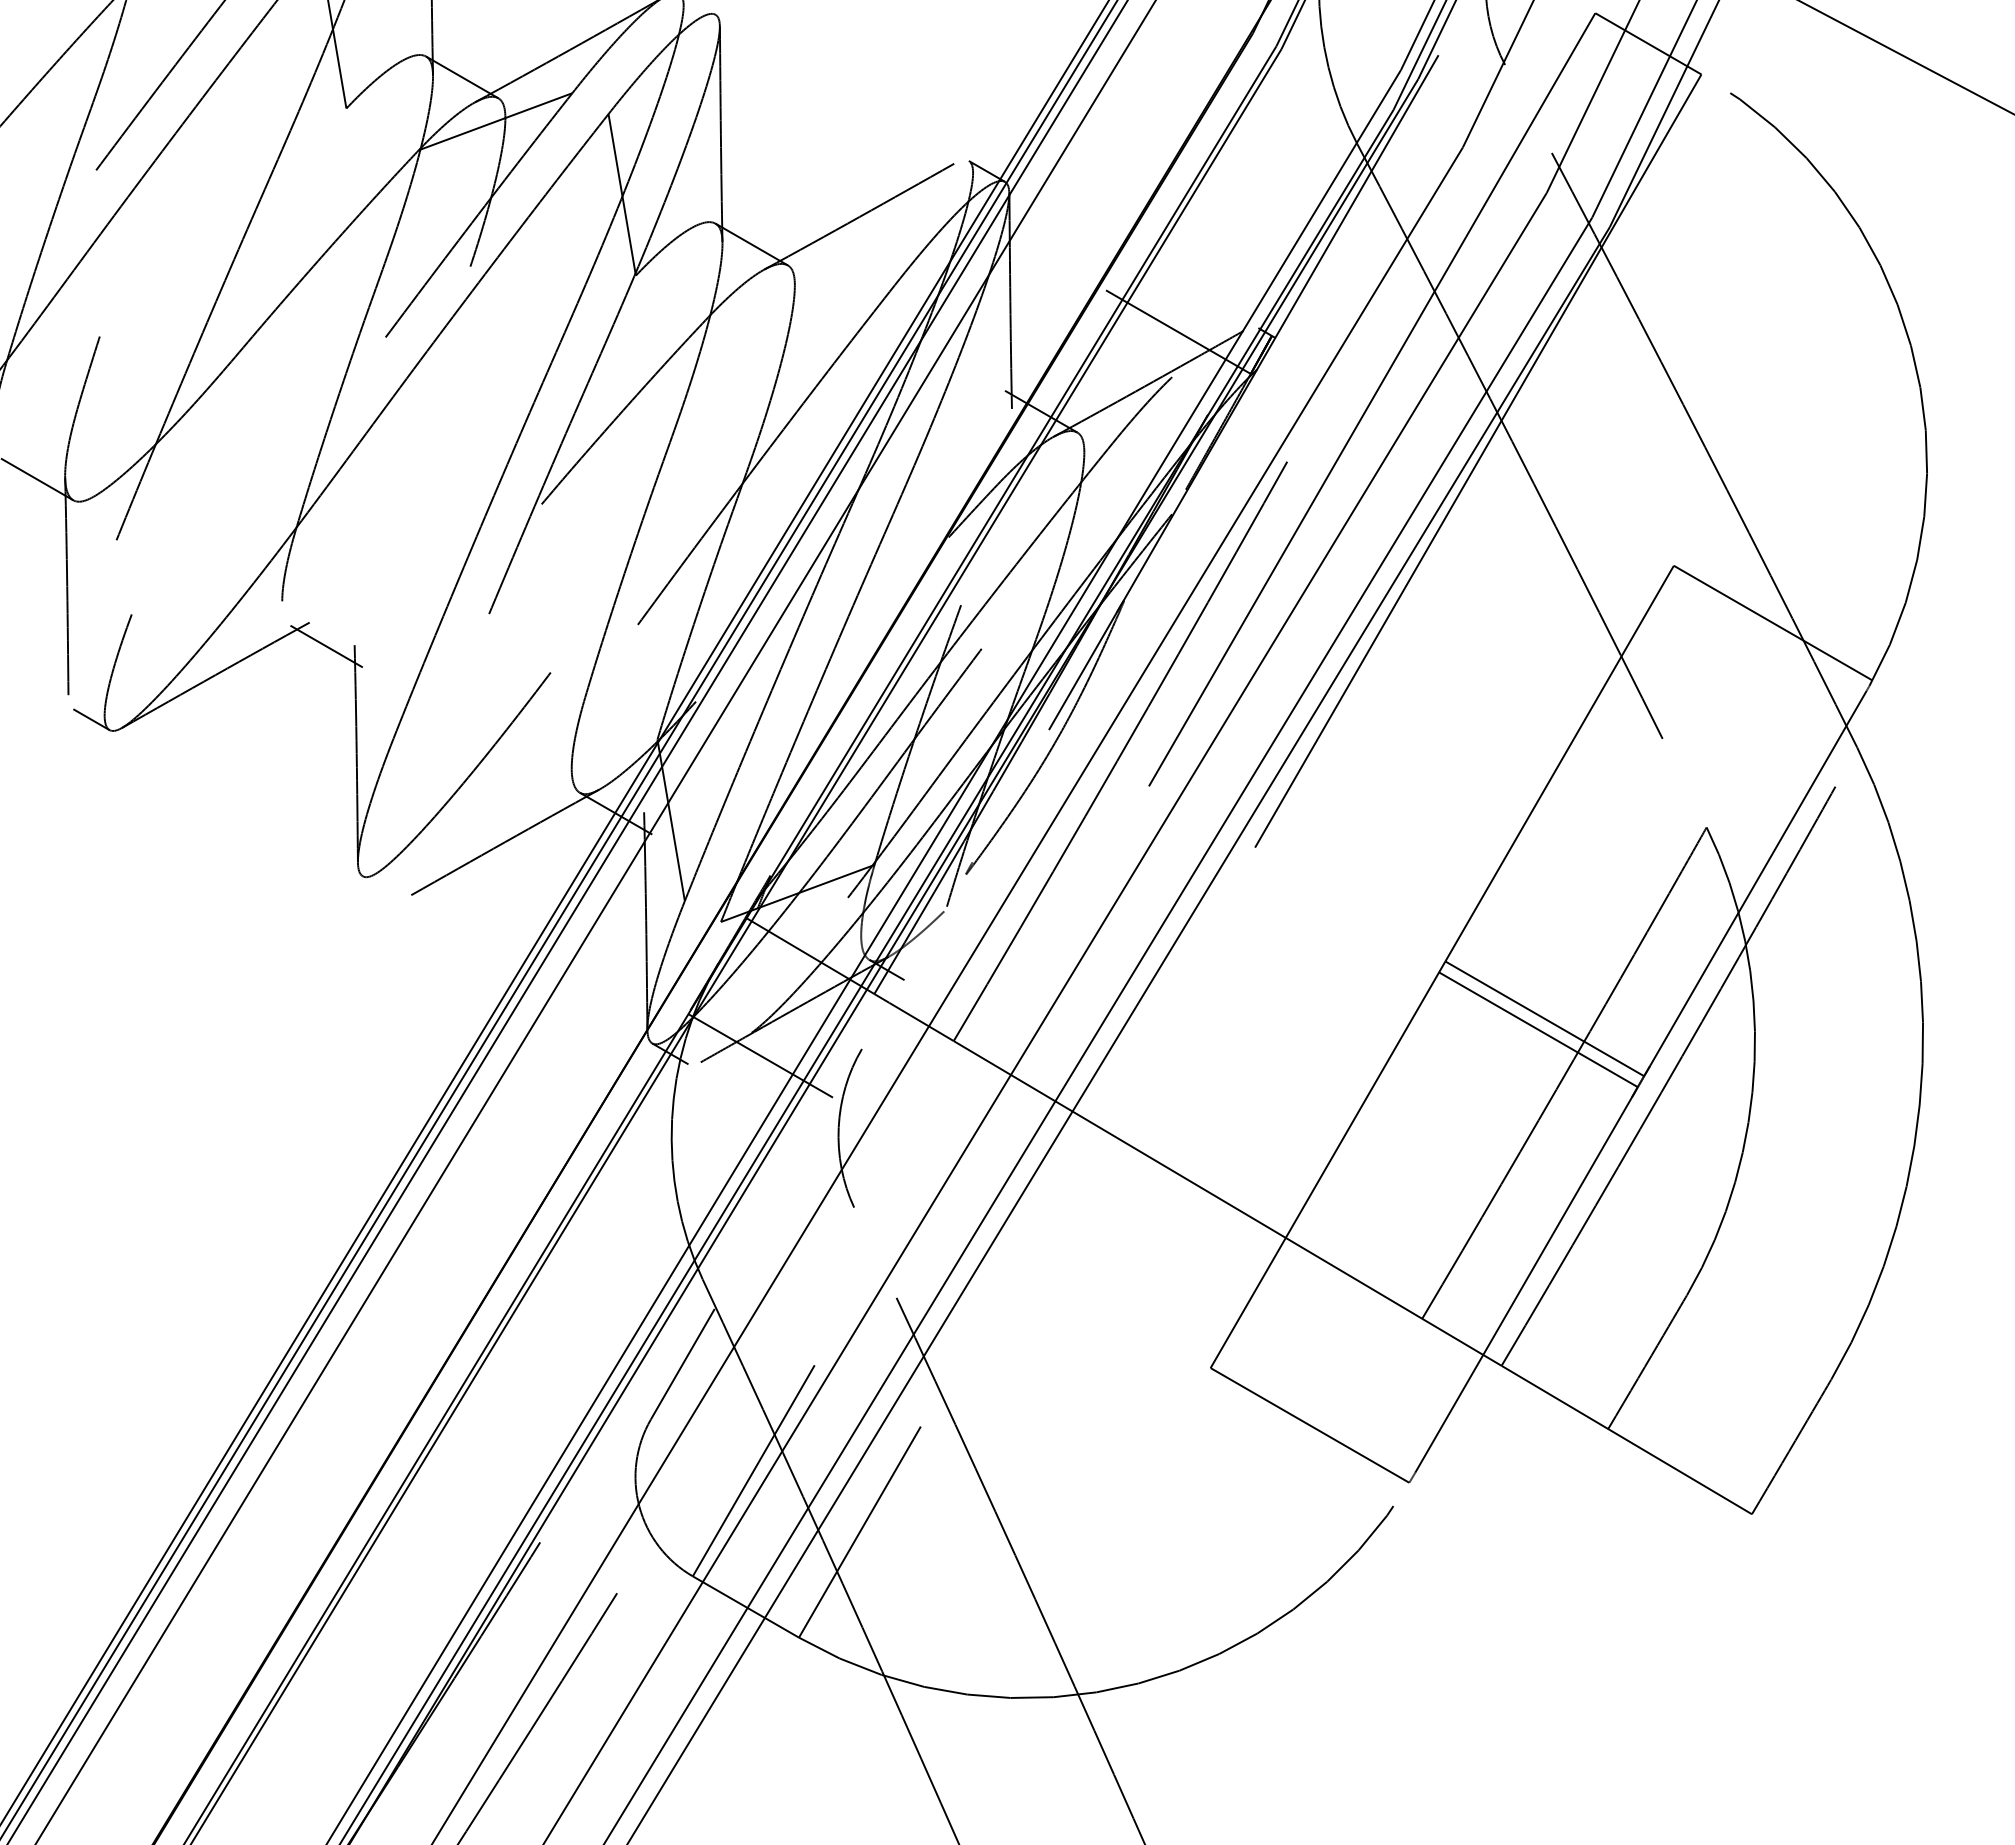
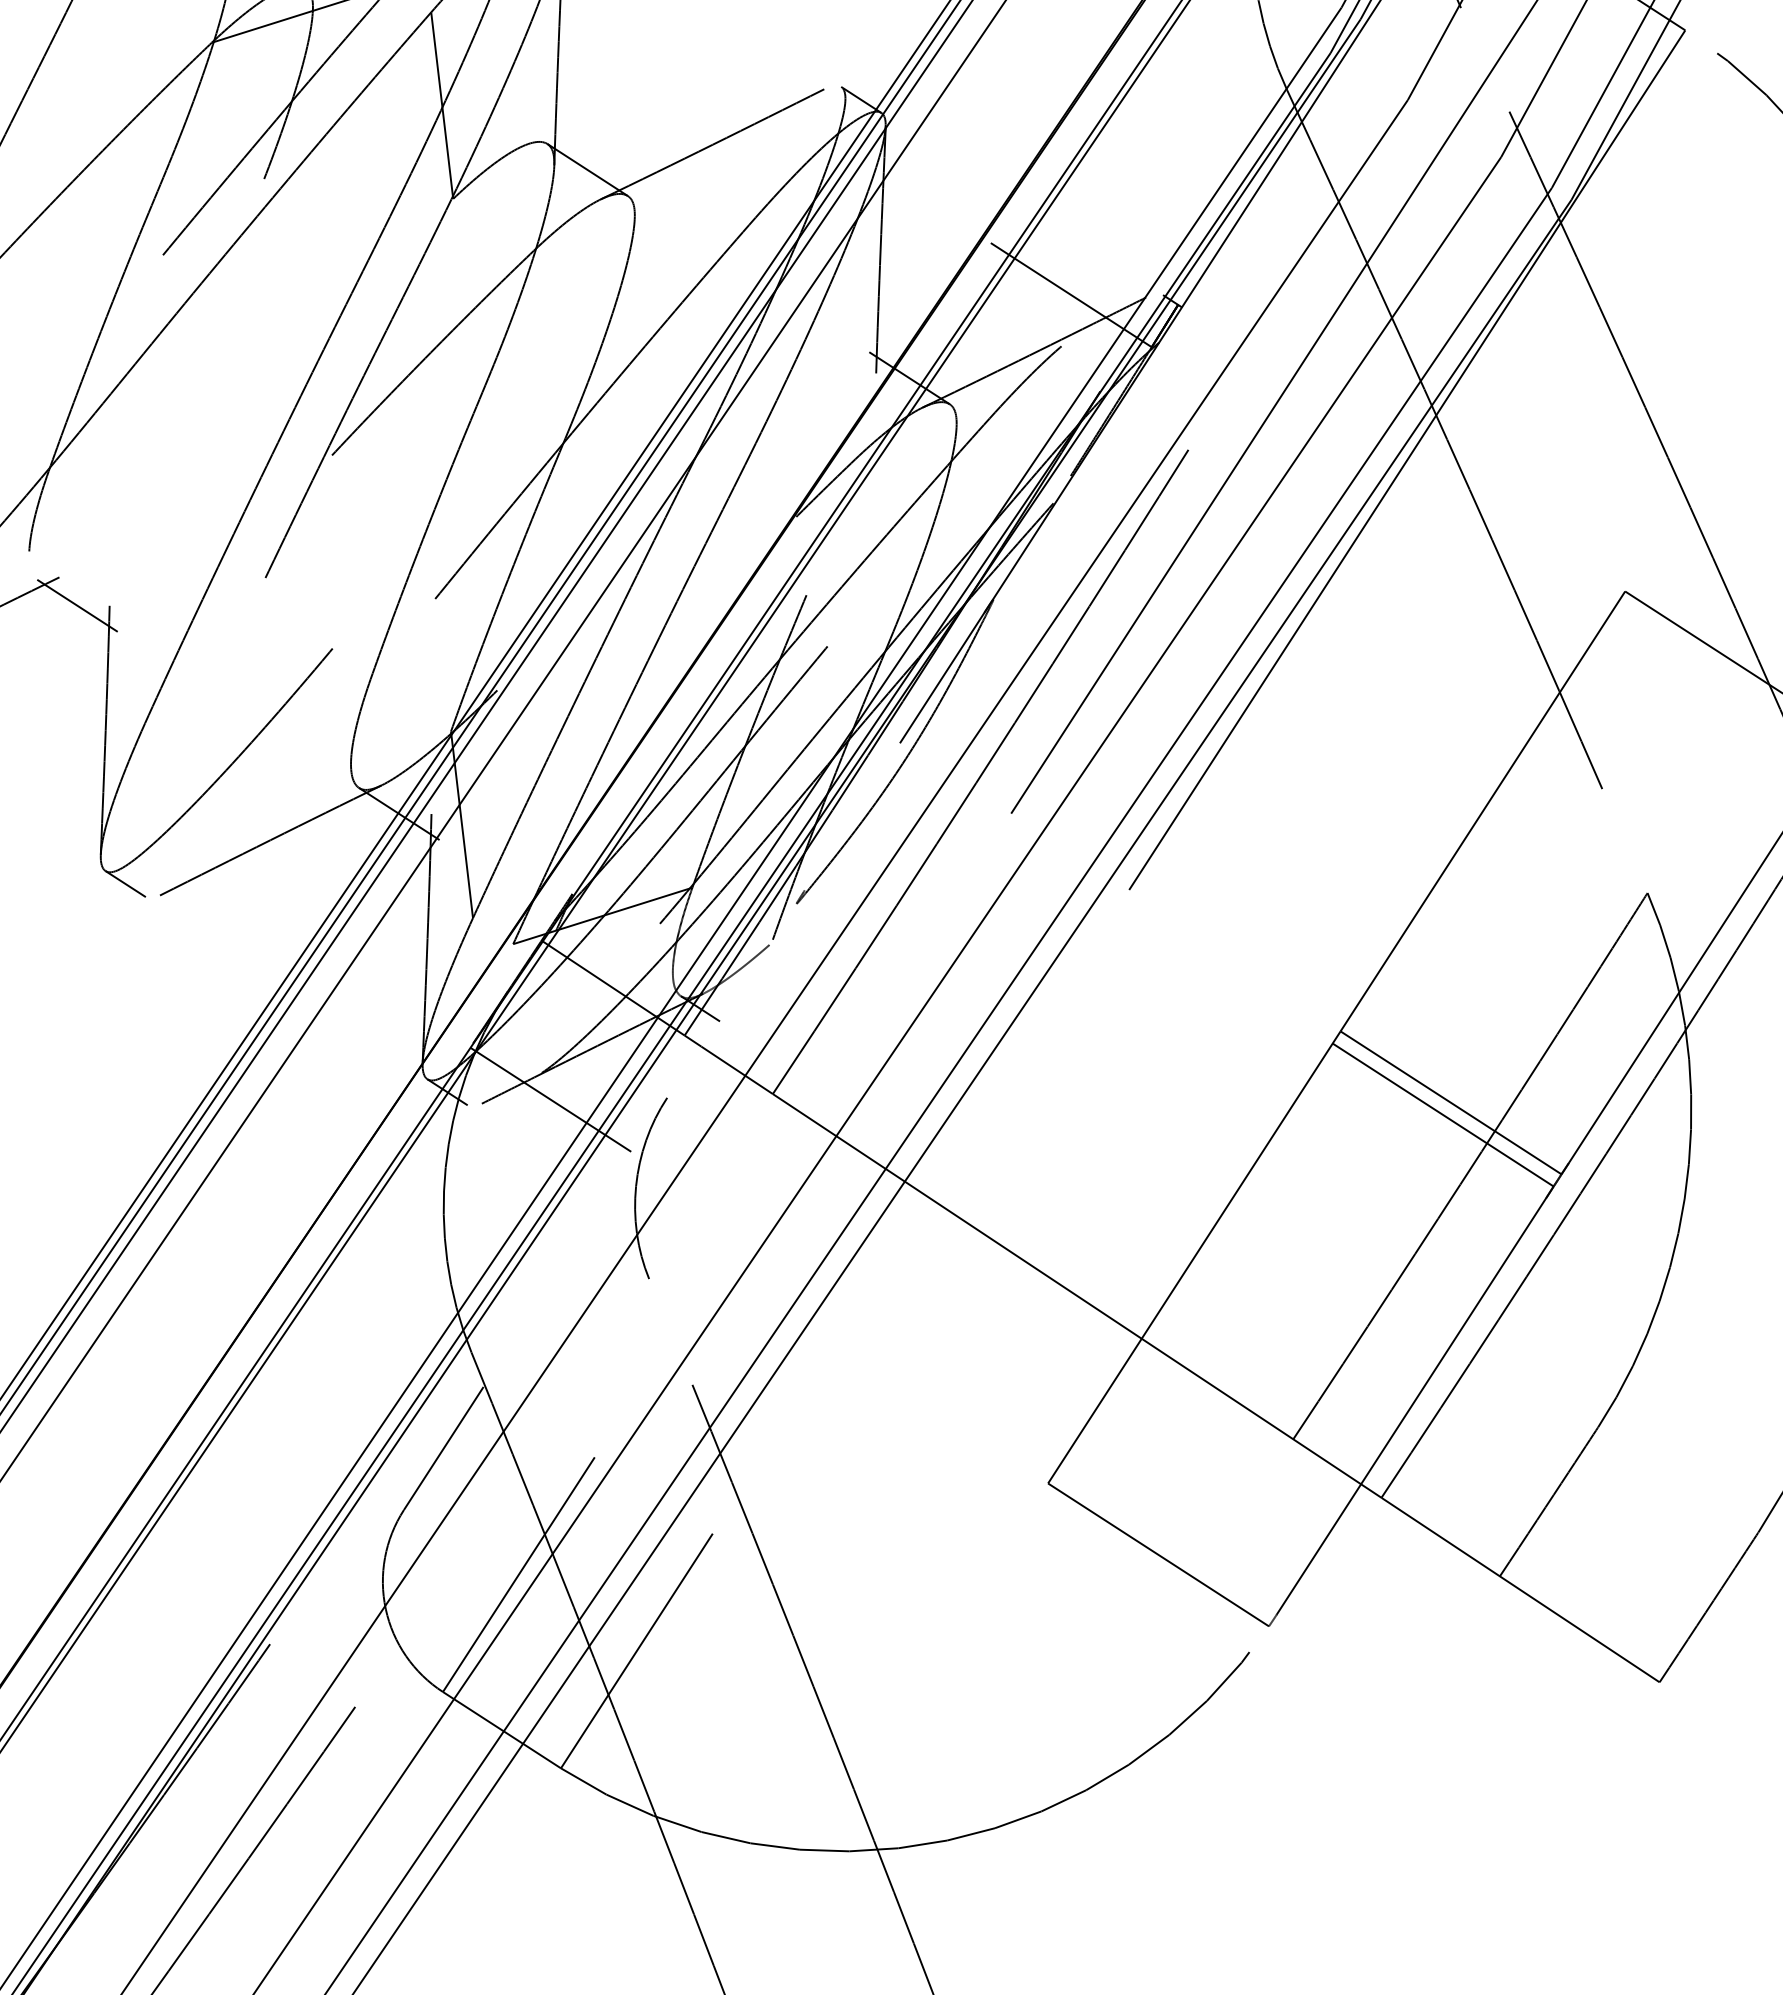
line: (380, 886) -> (125, 883), added

